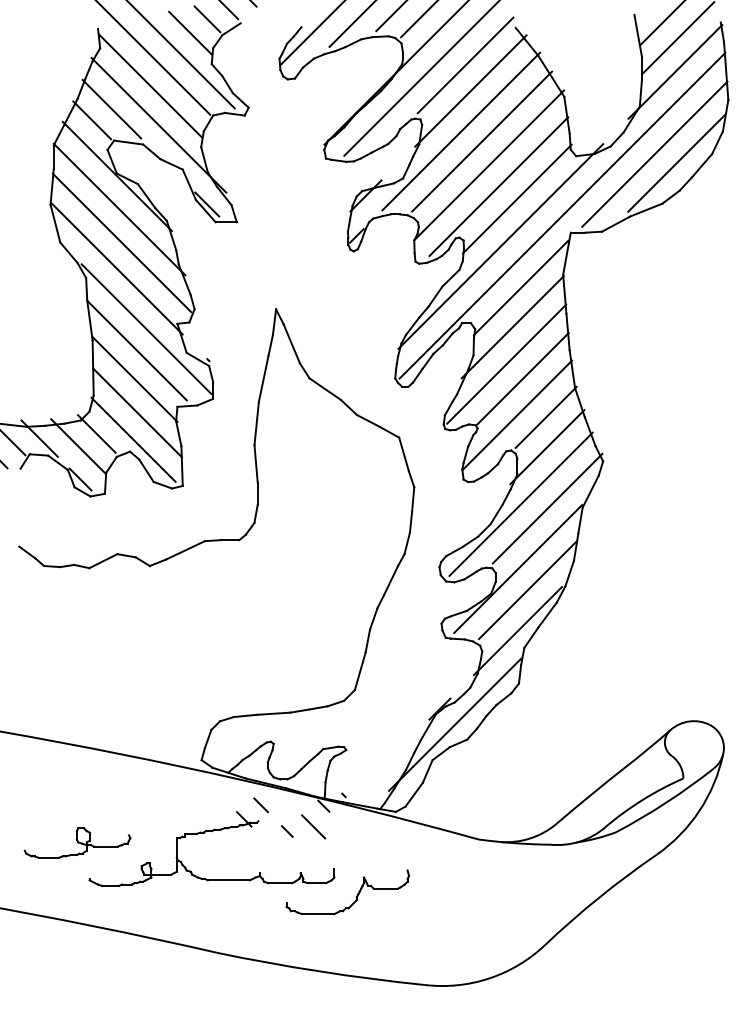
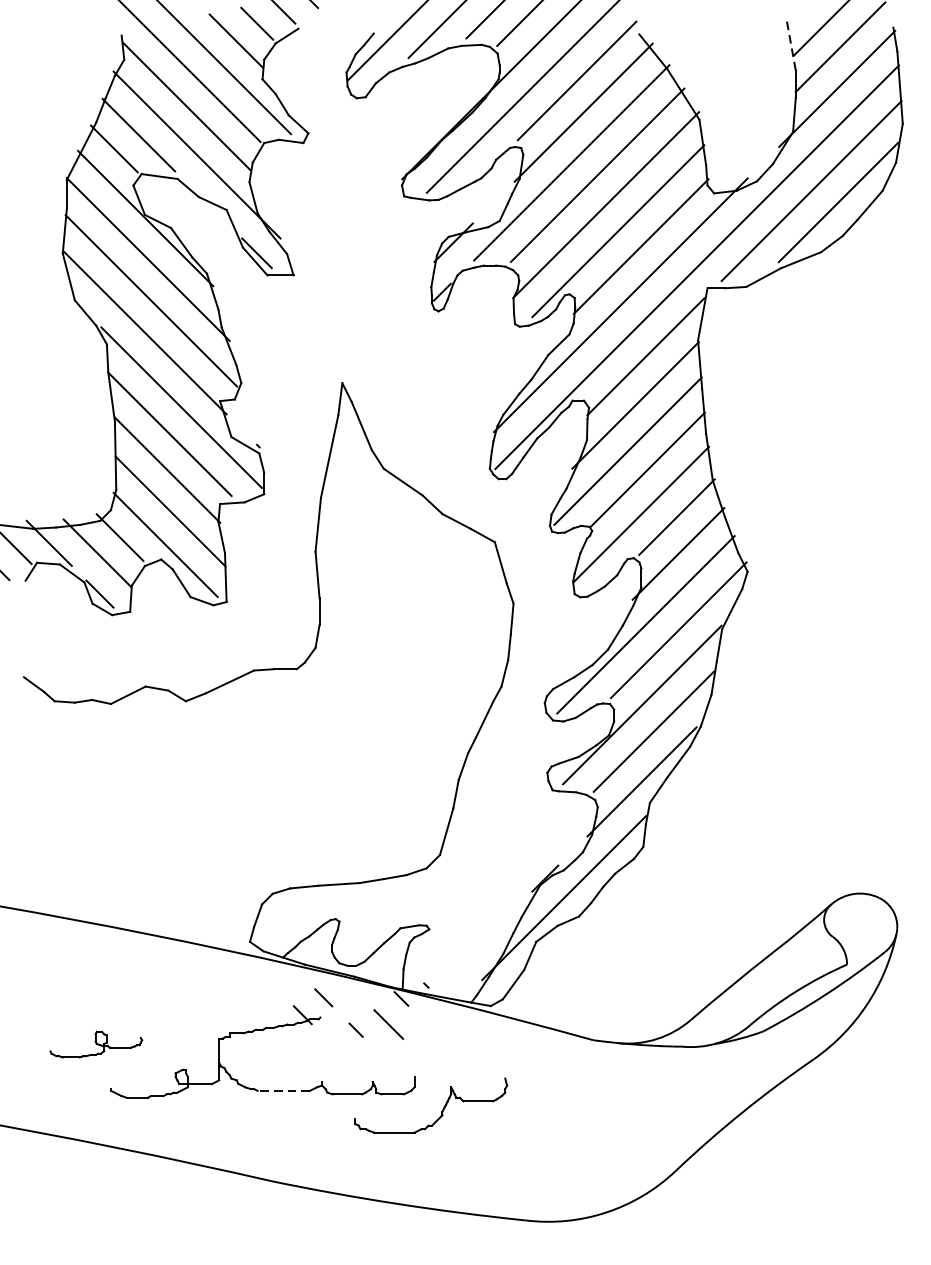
line: (638, 35) -> (791, 43), solid -> dashed
part: (77, 842) -> (96, 1043), size x0.7
line: (228, 880) -> (283, 1091), solid -> dashed

